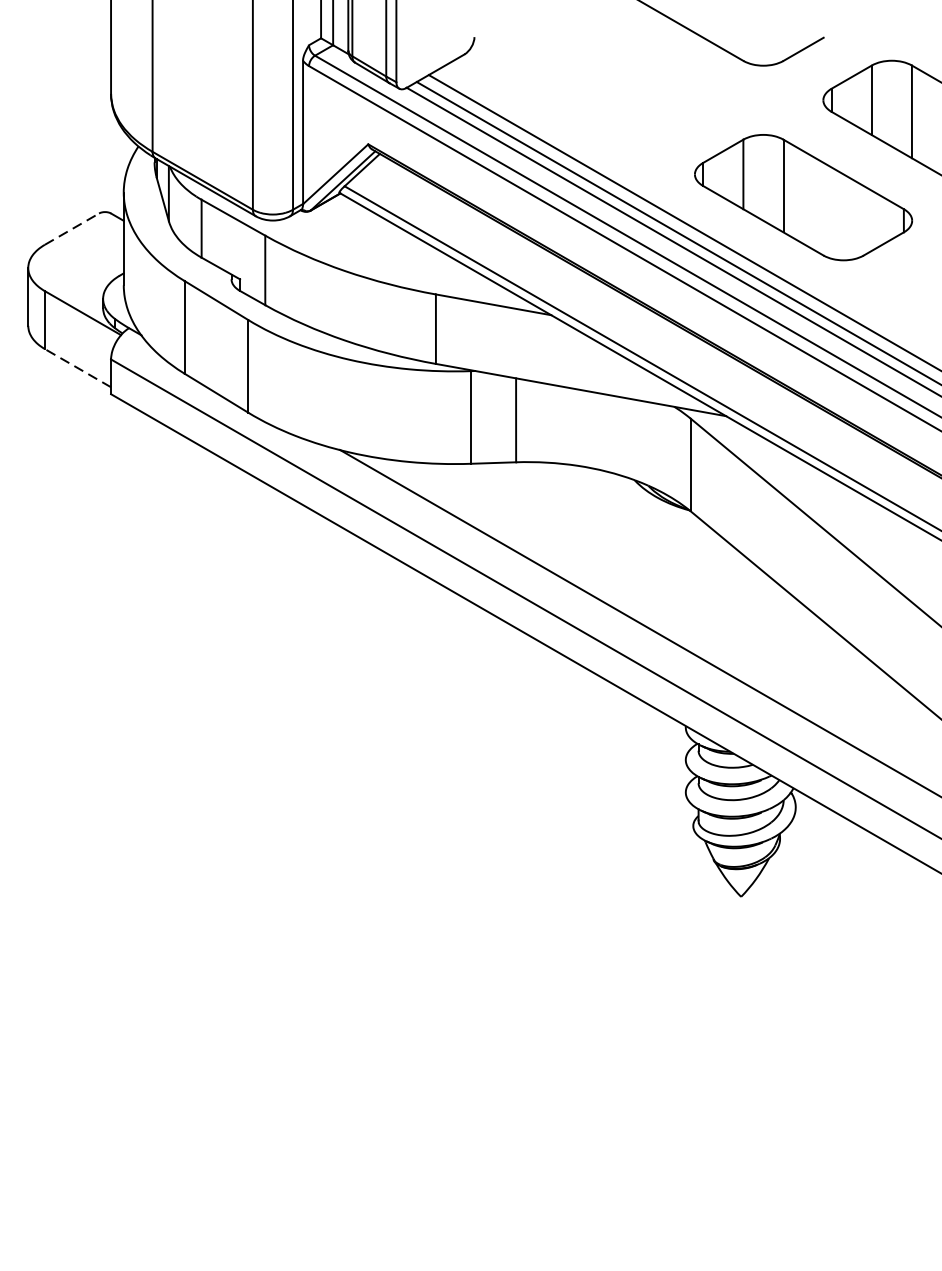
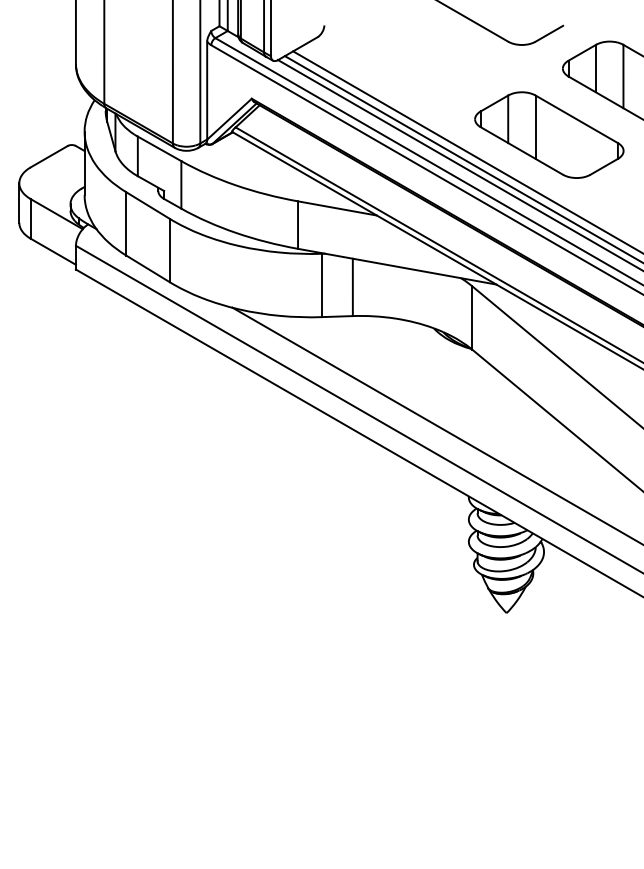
line: (72, 228) -> (49, 156), dashed -> solid
line: (76, 367) -> (52, 251), dashed -> solid

